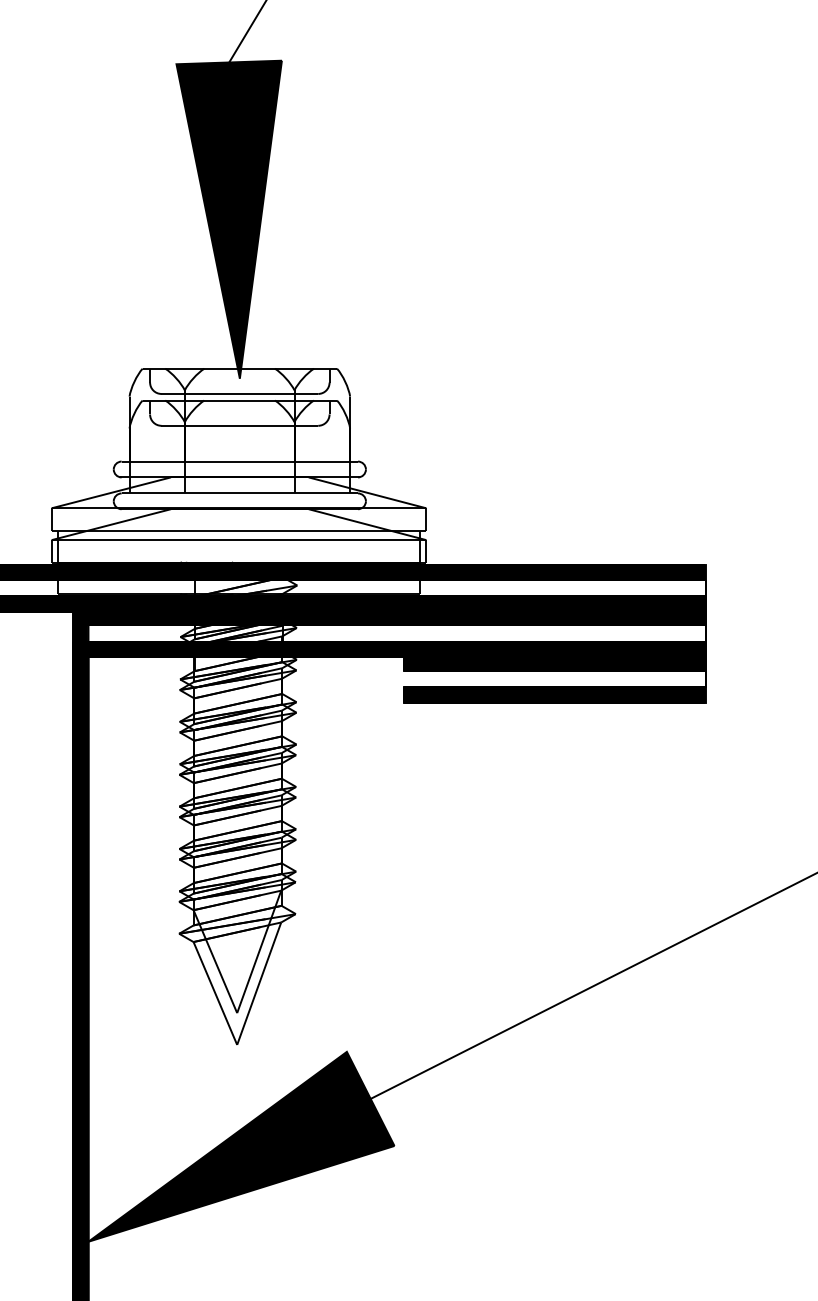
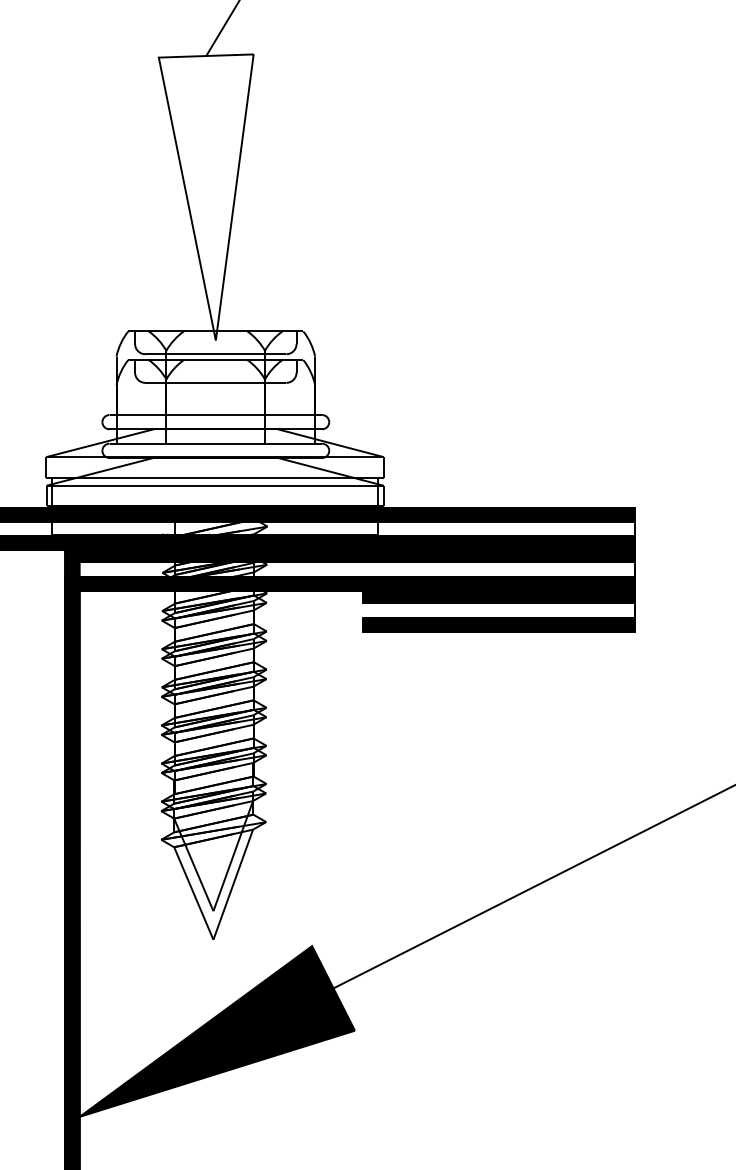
fill: (228, 219) -> (205, 197), removed

